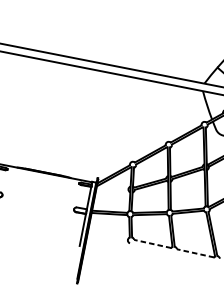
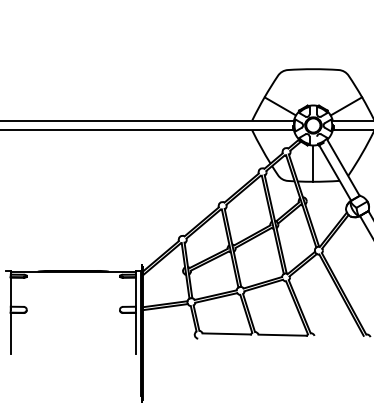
line: (152, 243) -> (226, 333), dashed -> solid
line: (195, 253) -> (282, 335), dashed -> solid

